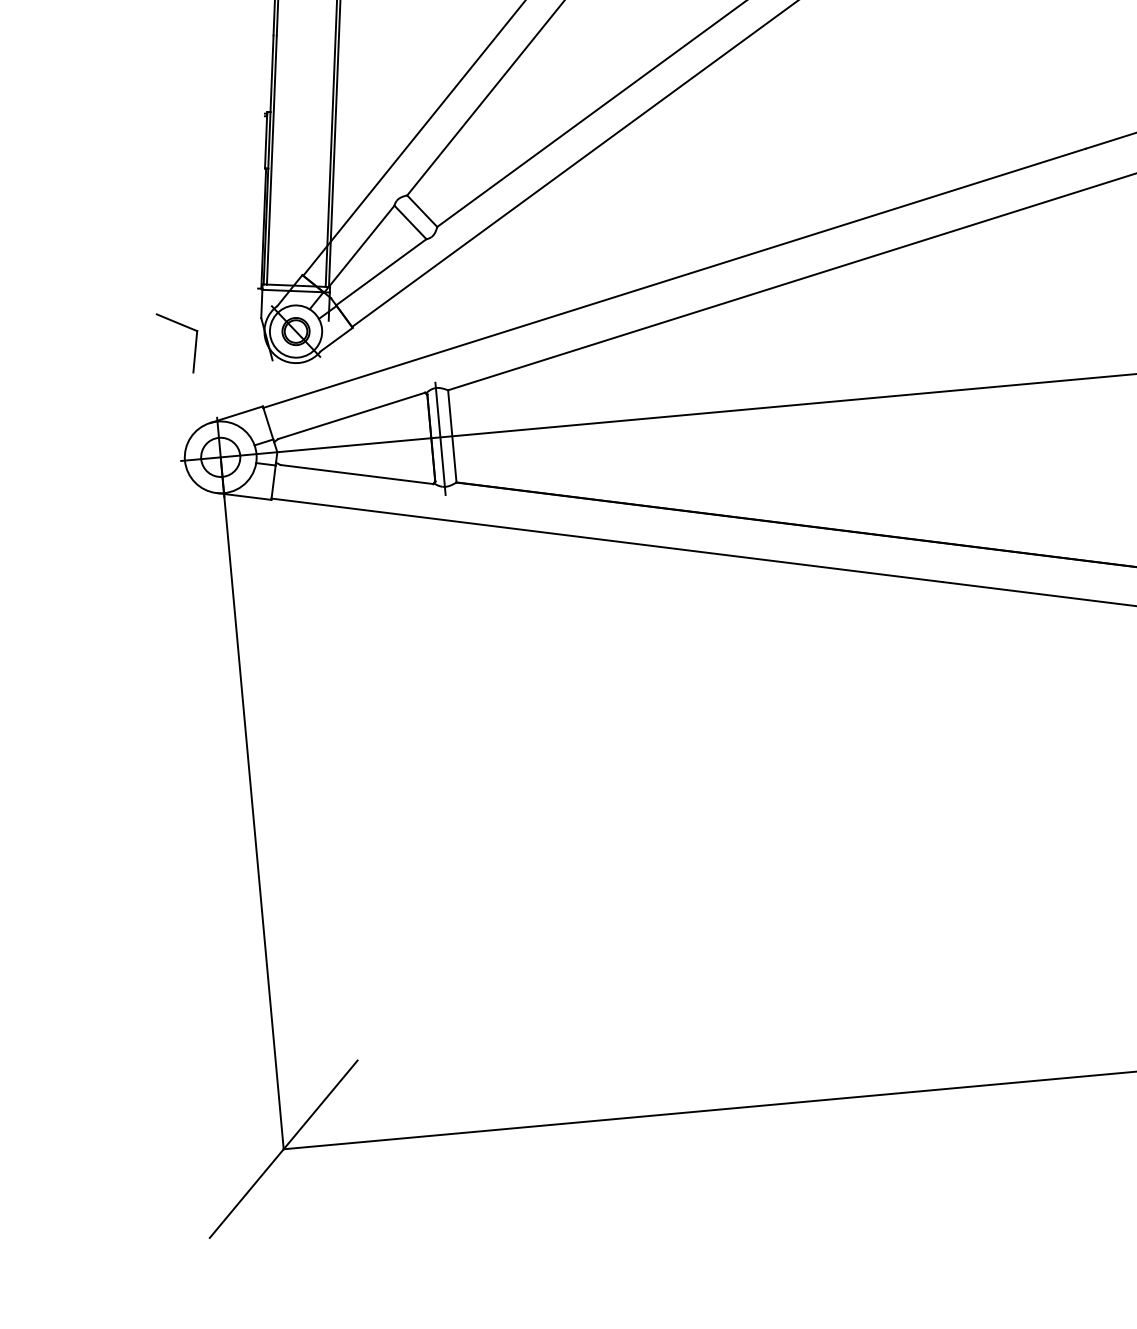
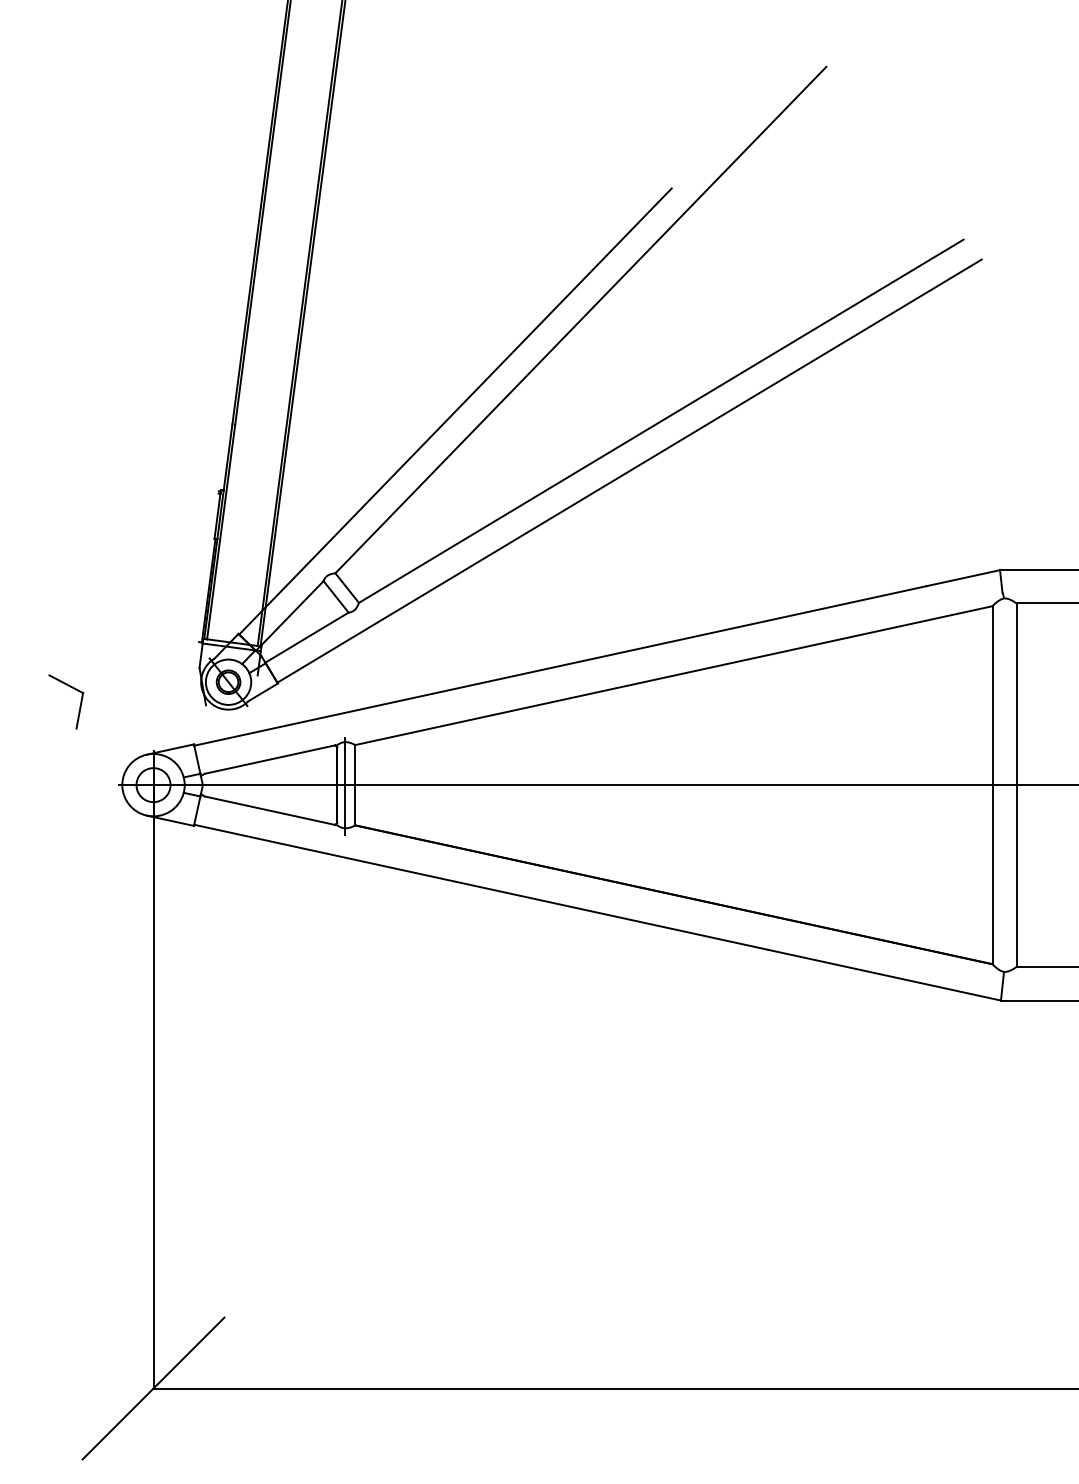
part: (194, 345) -> (79, 705), moved

